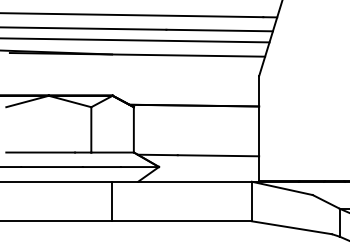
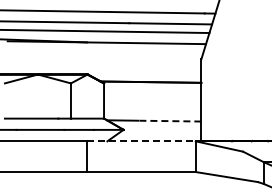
line: (218, 156) -> (169, 121), solid -> dashed
line: (182, 181) -> (141, 141), solid -> dashed

